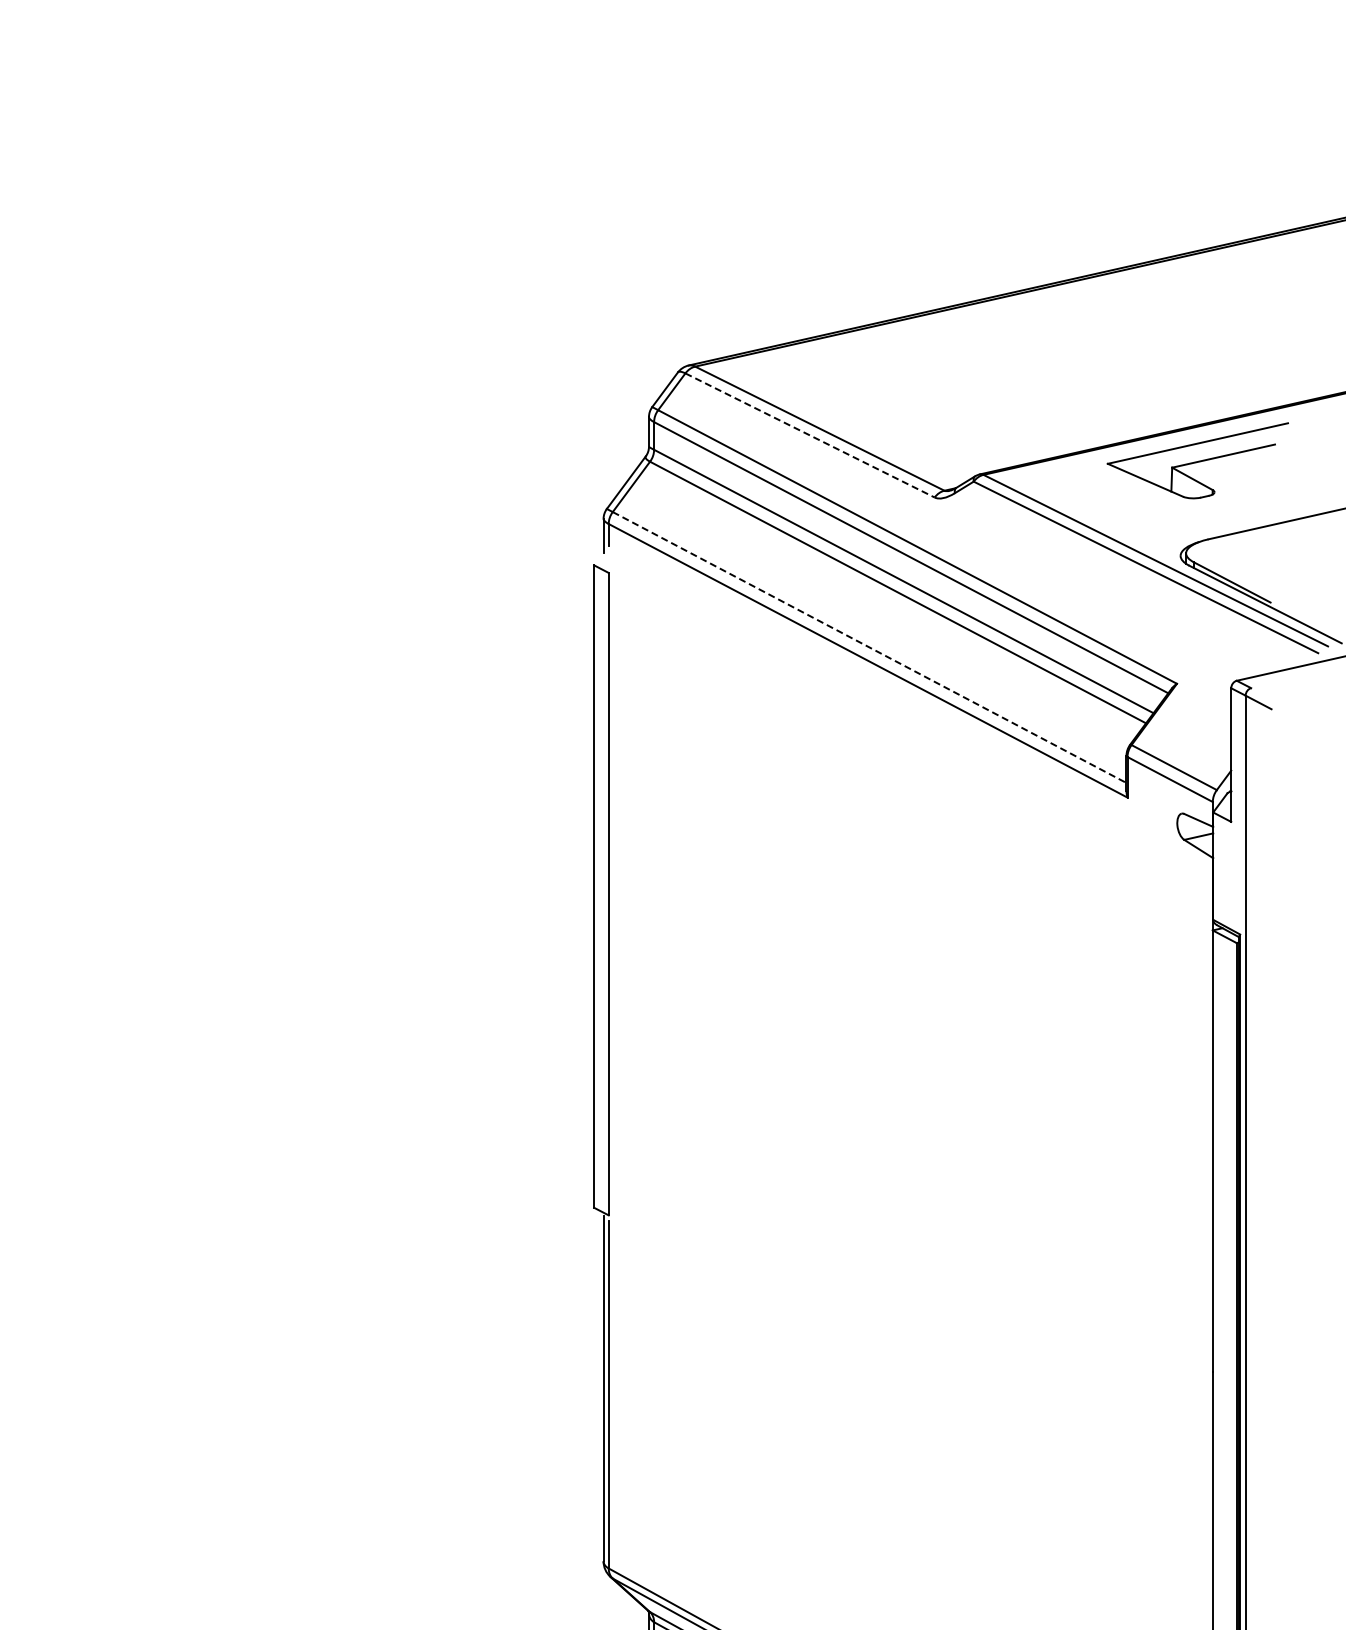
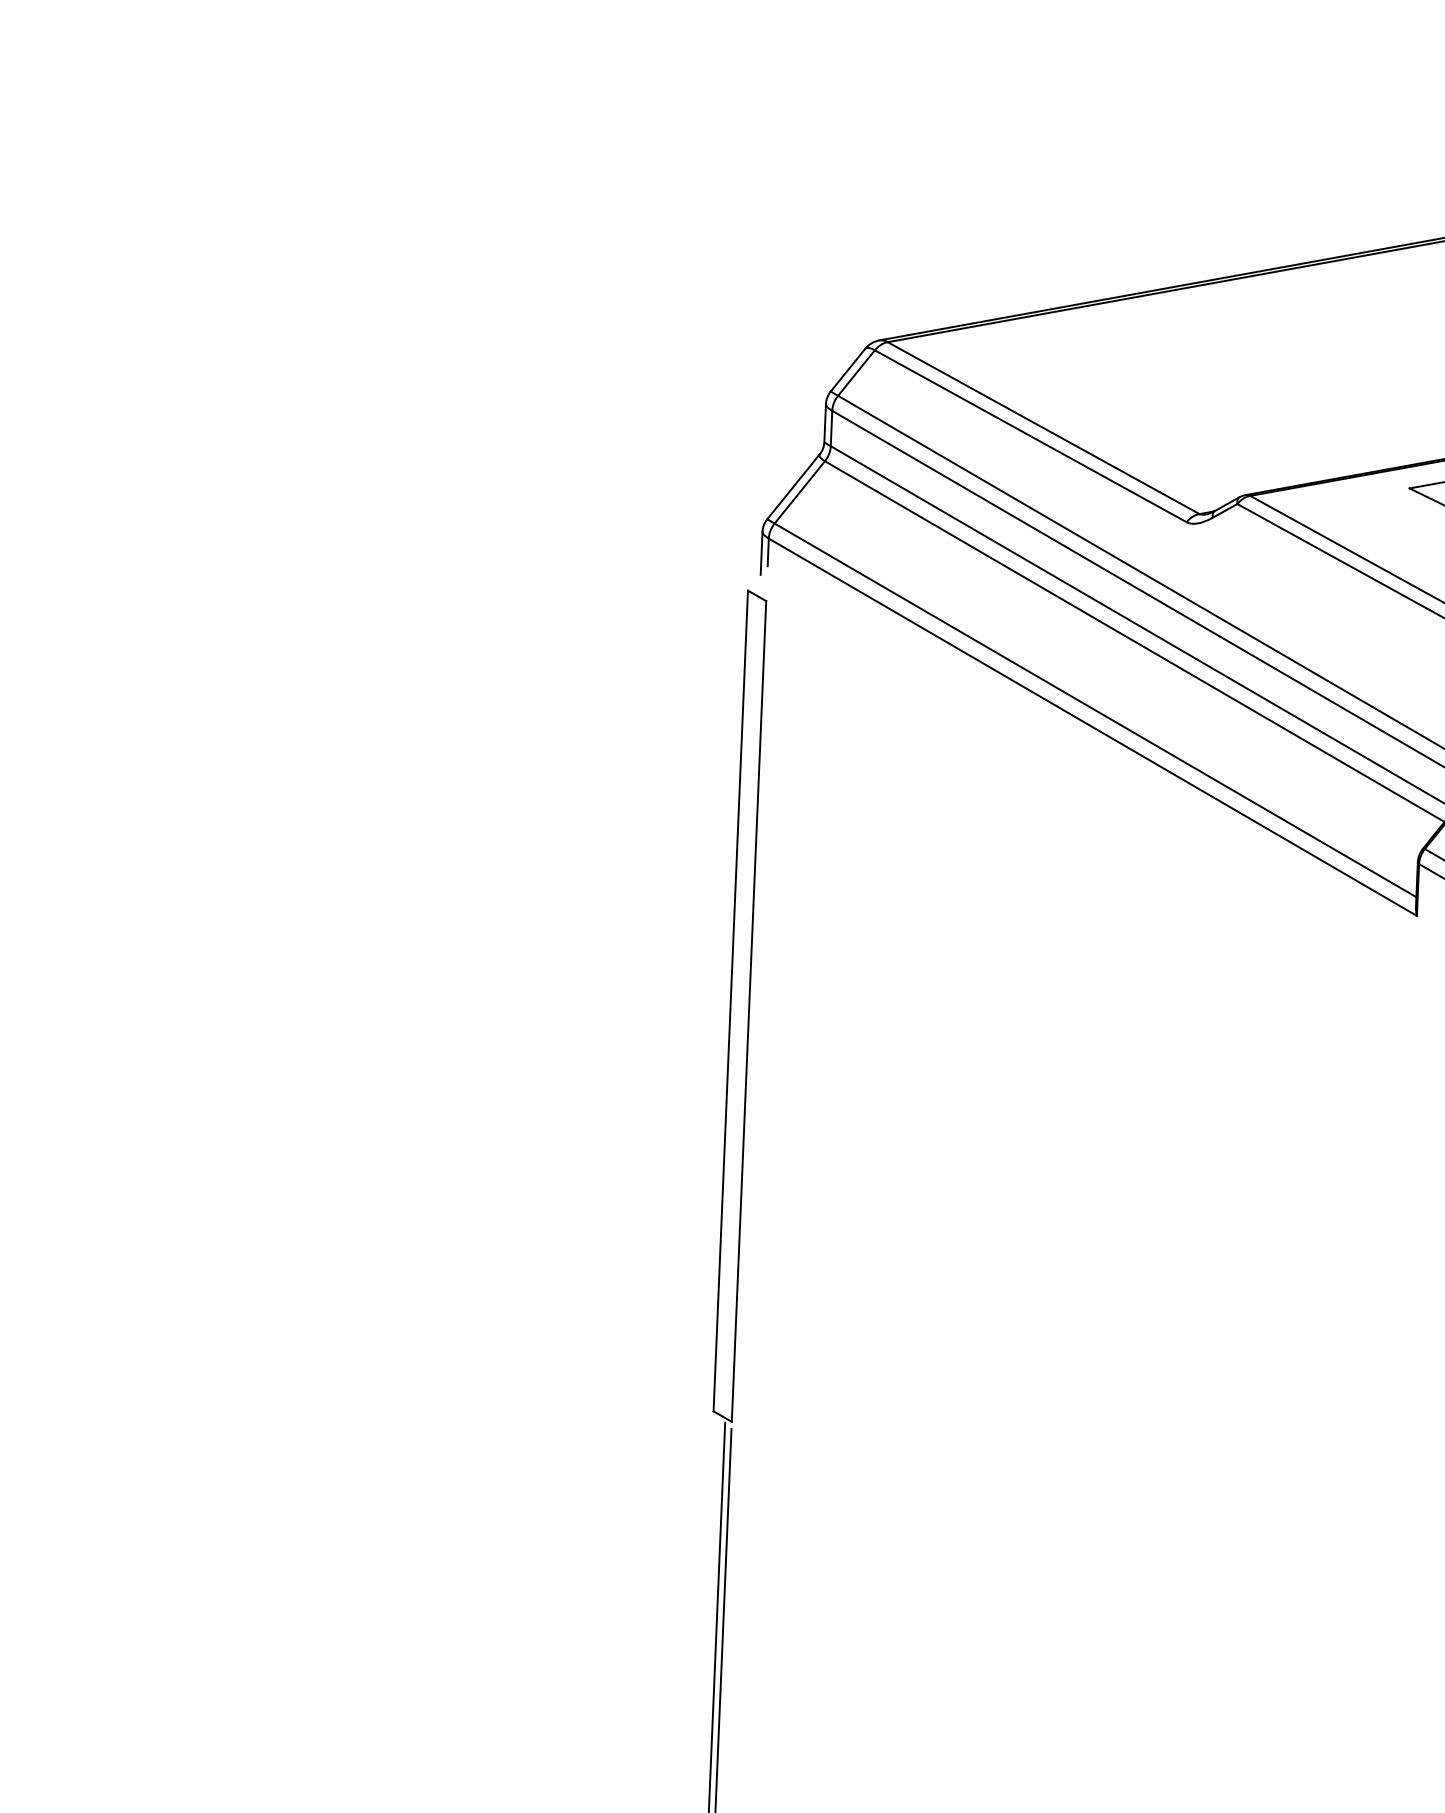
line: (810, 435) -> (1031, 436), dashed -> solid
line: (870, 647) -> (1096, 710), dashed -> solid

